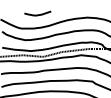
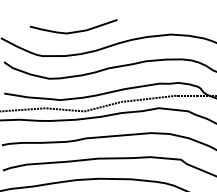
part: (37, 13) -> (73, 26), size x1.67

